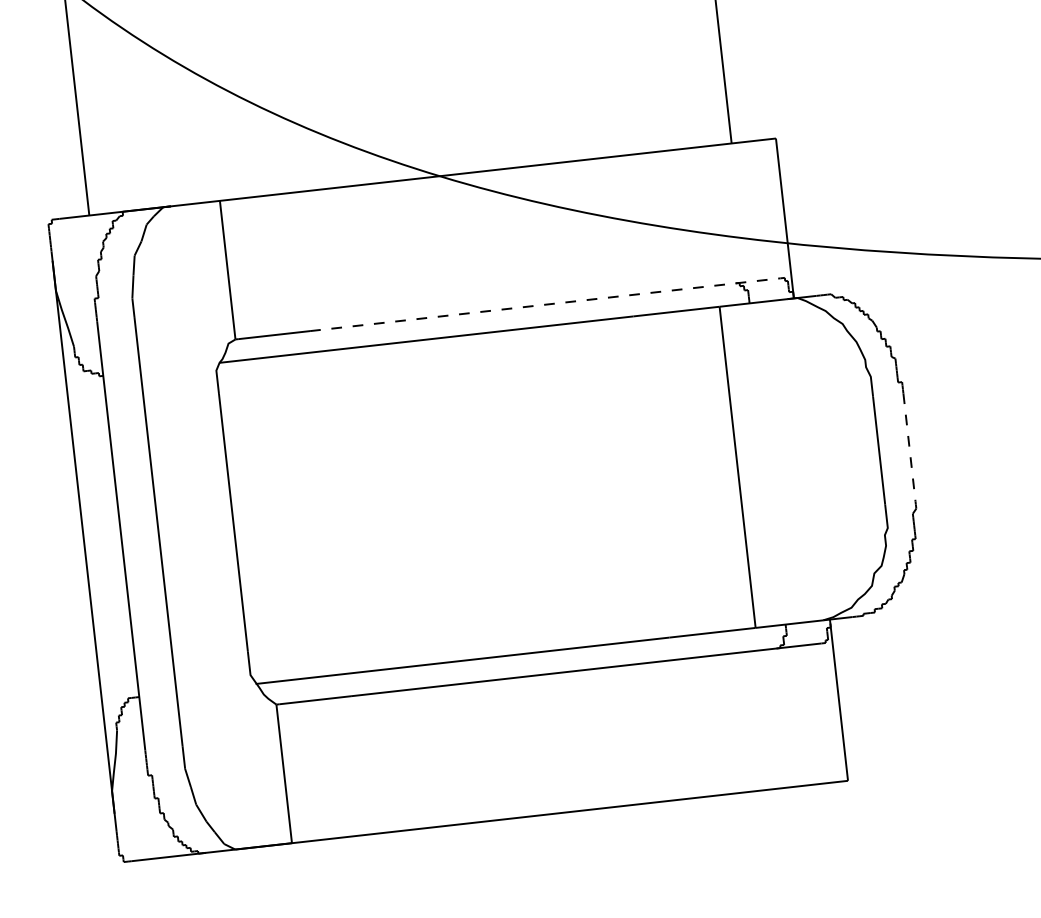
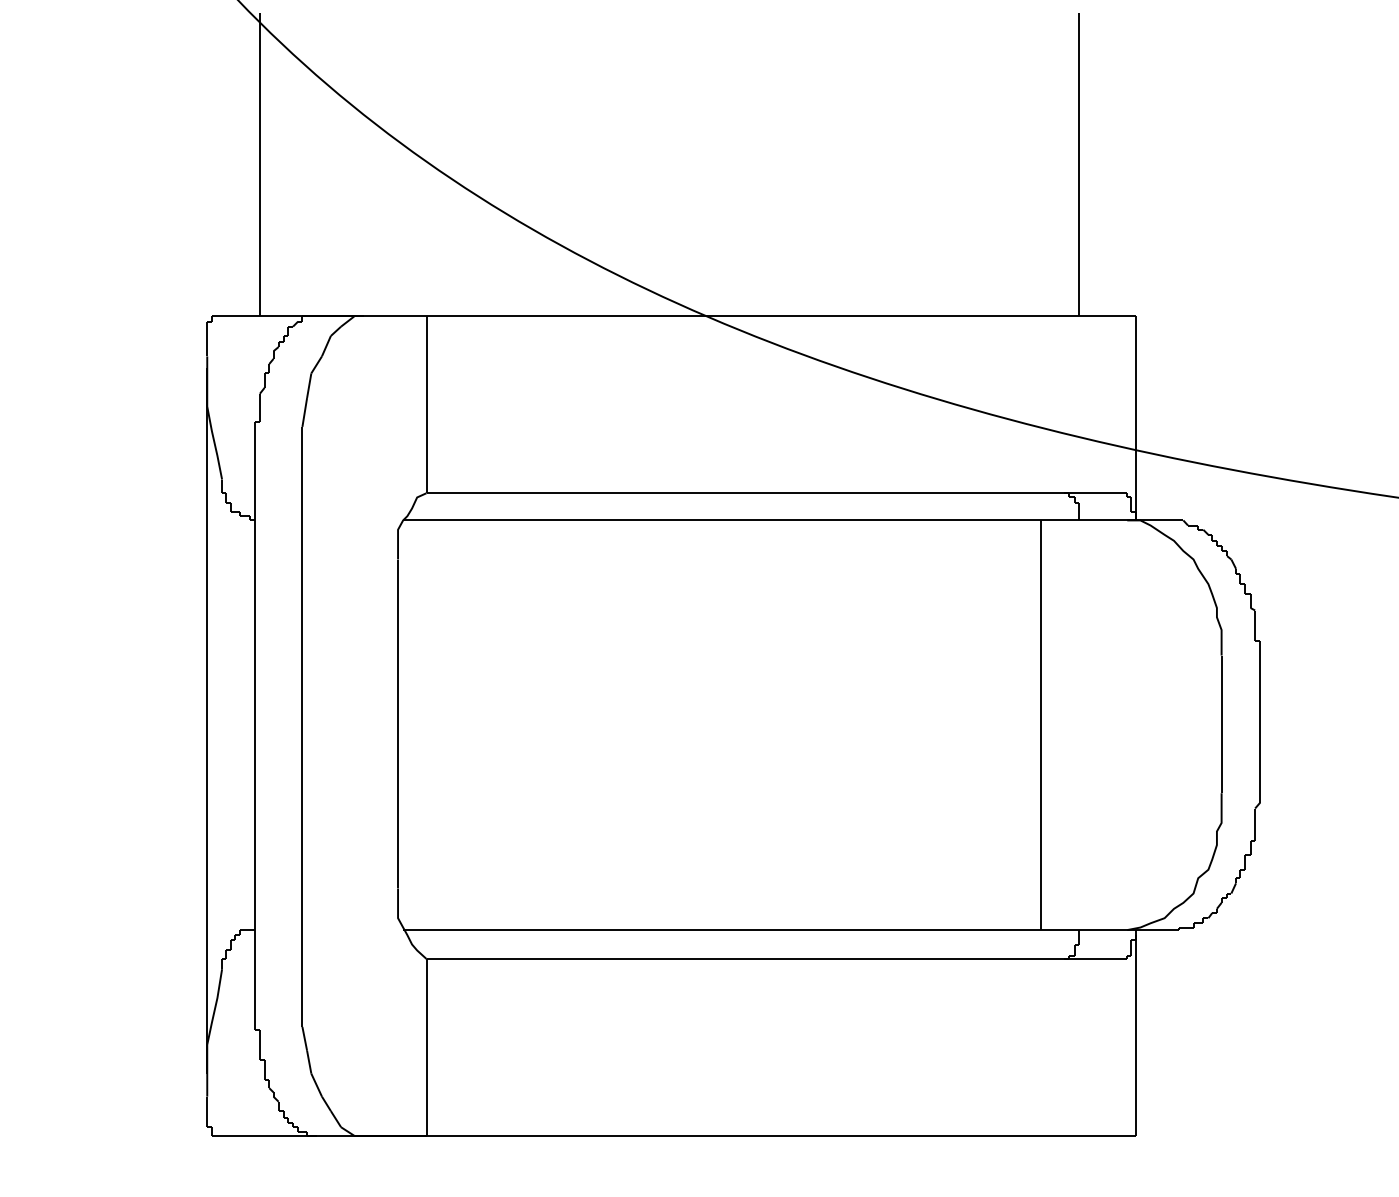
line: (545, 304) -> (822, 493), dashed -> solid
line: (909, 447) -> (1260, 724), dashed -> solid

